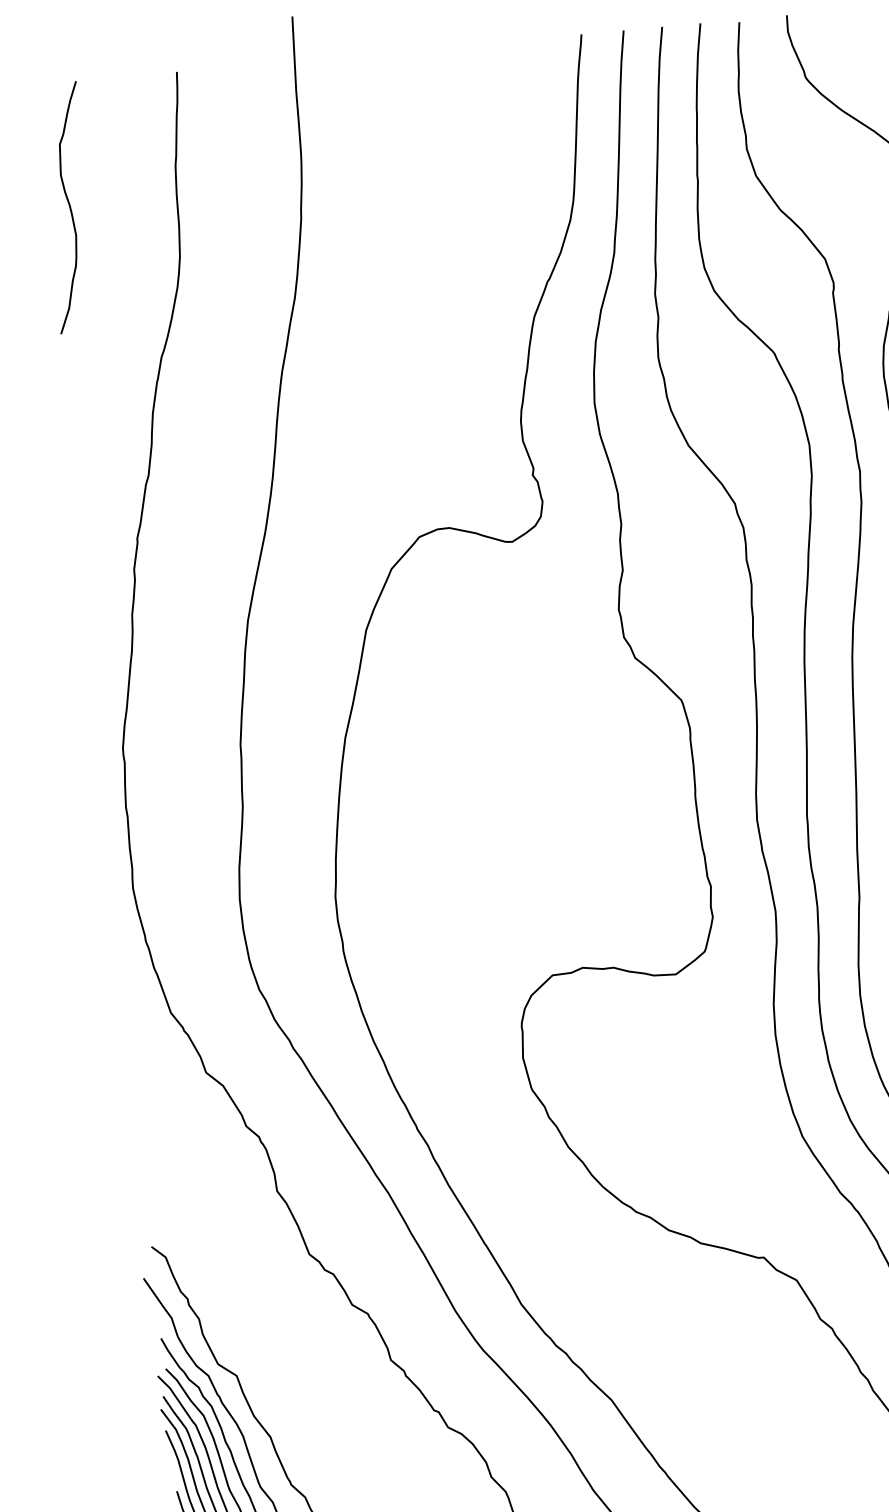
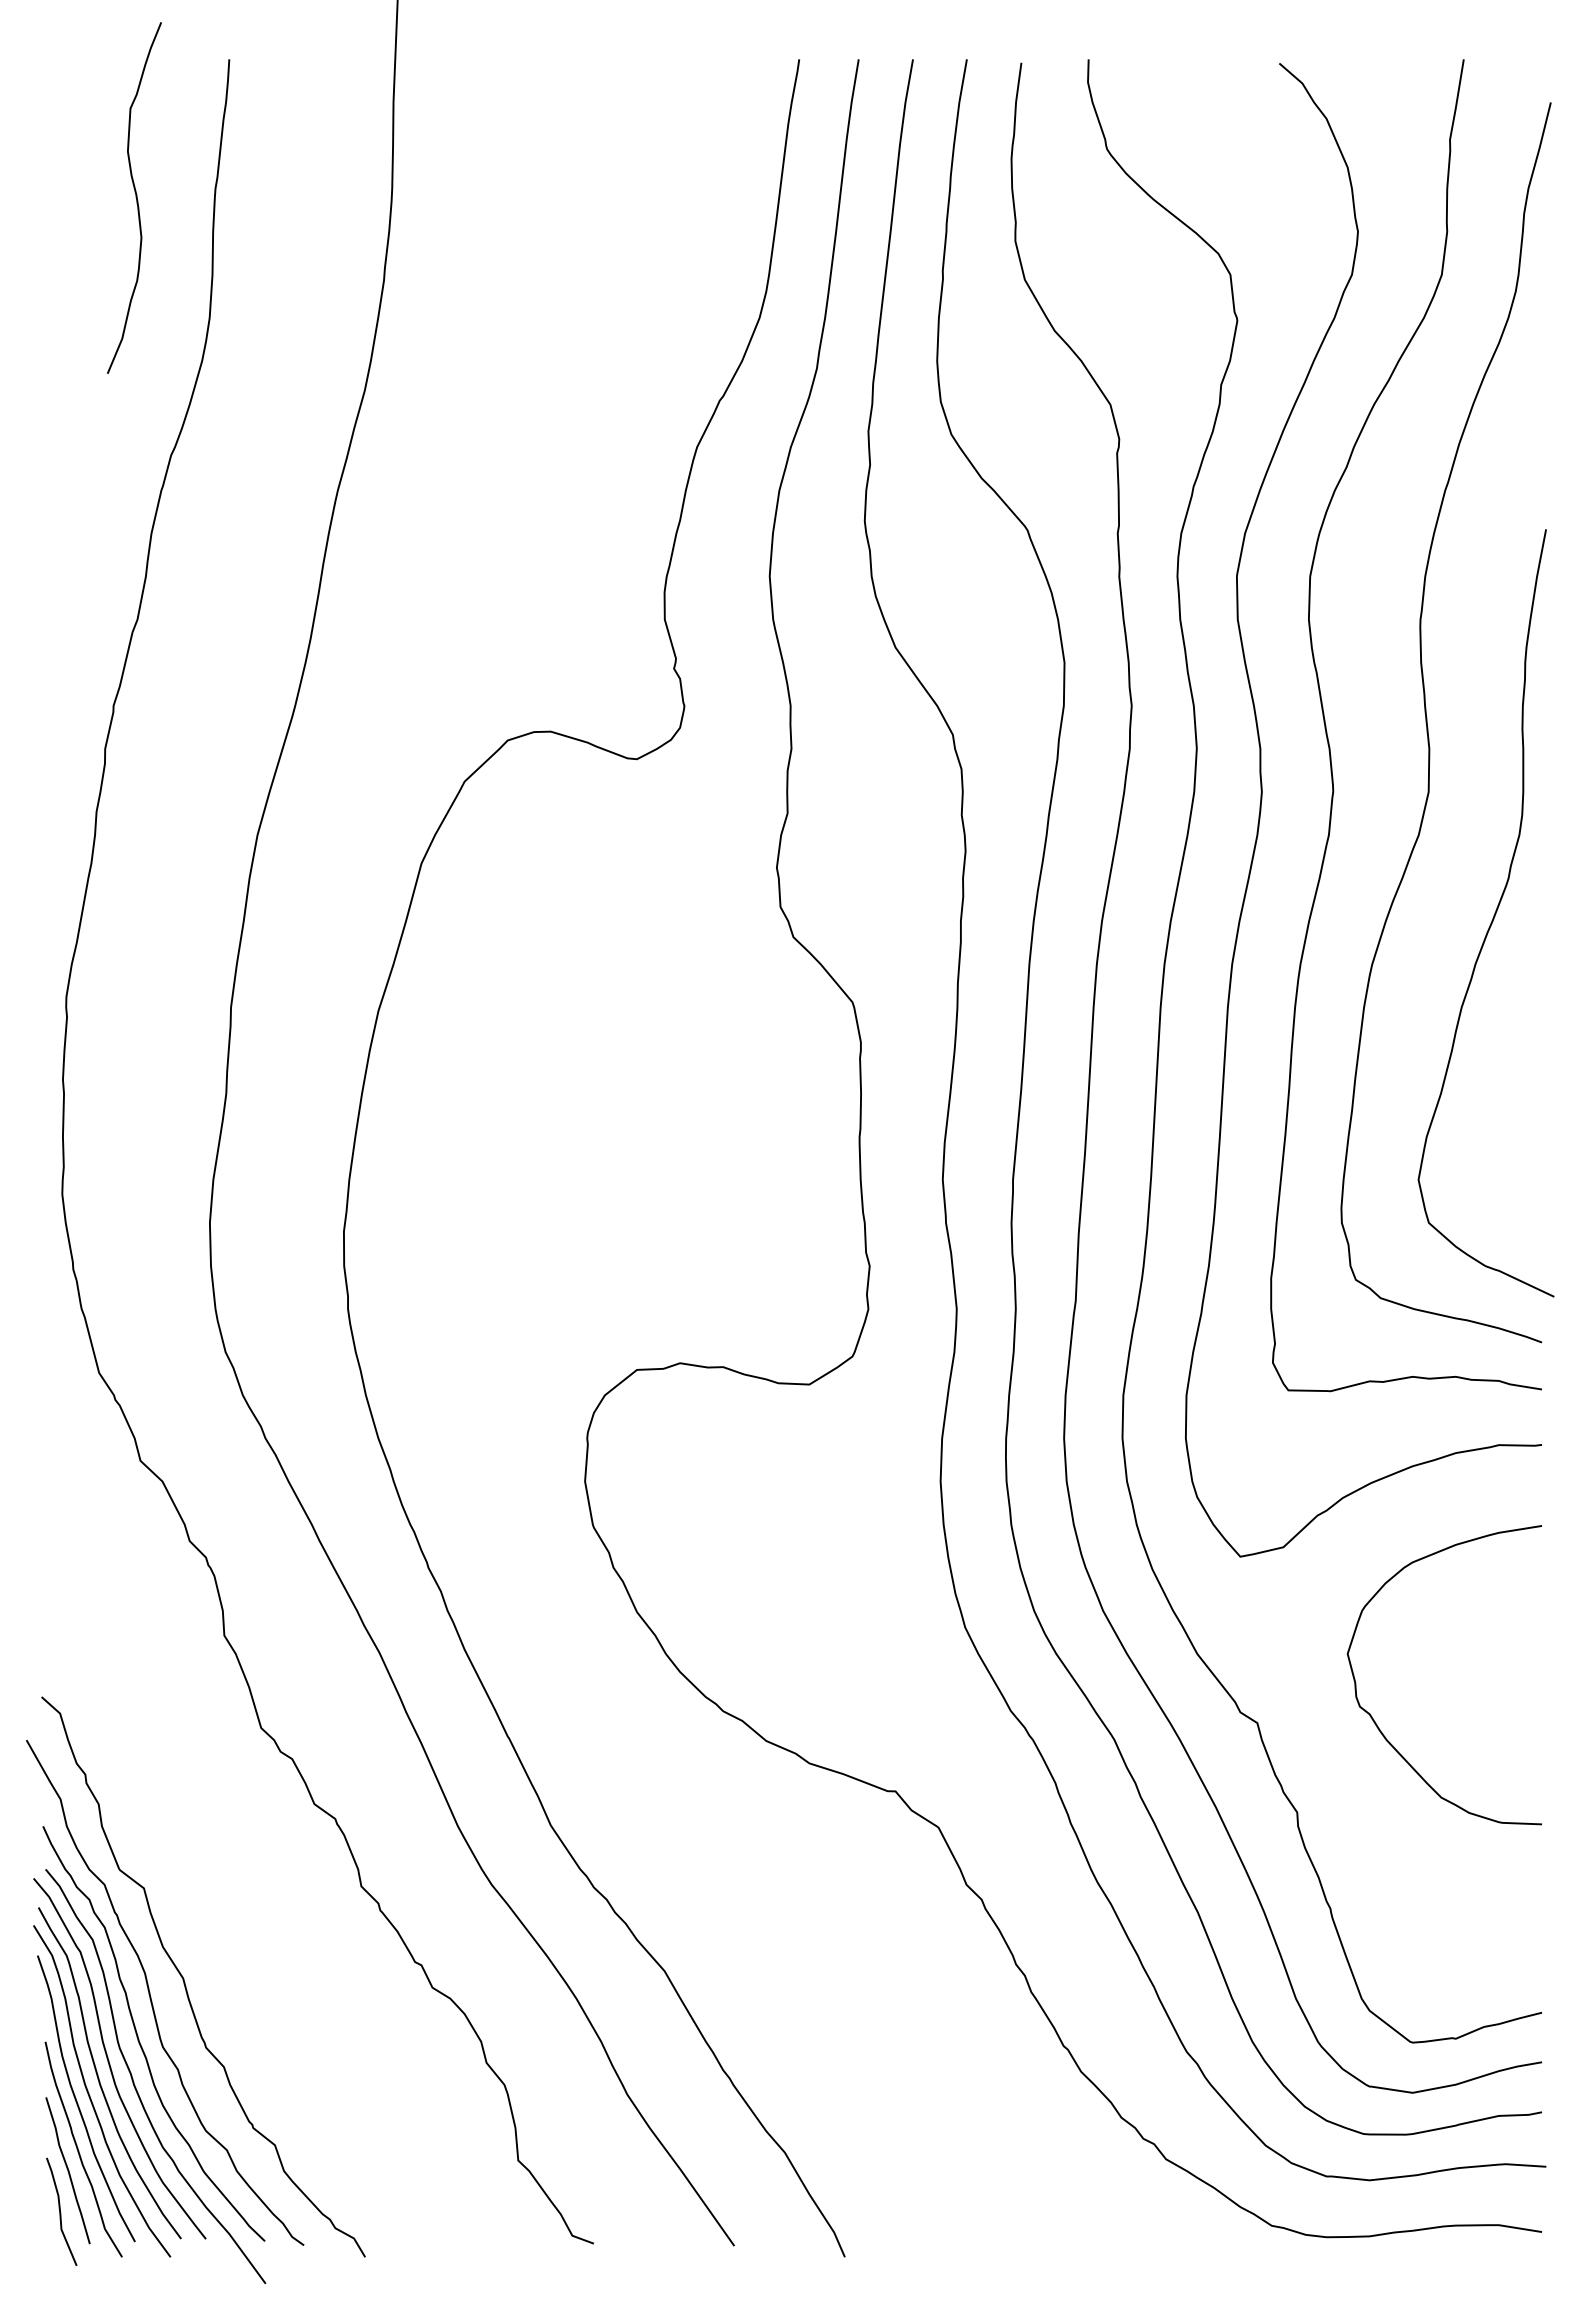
curve: (69, 207) -> (135, 197), moved

